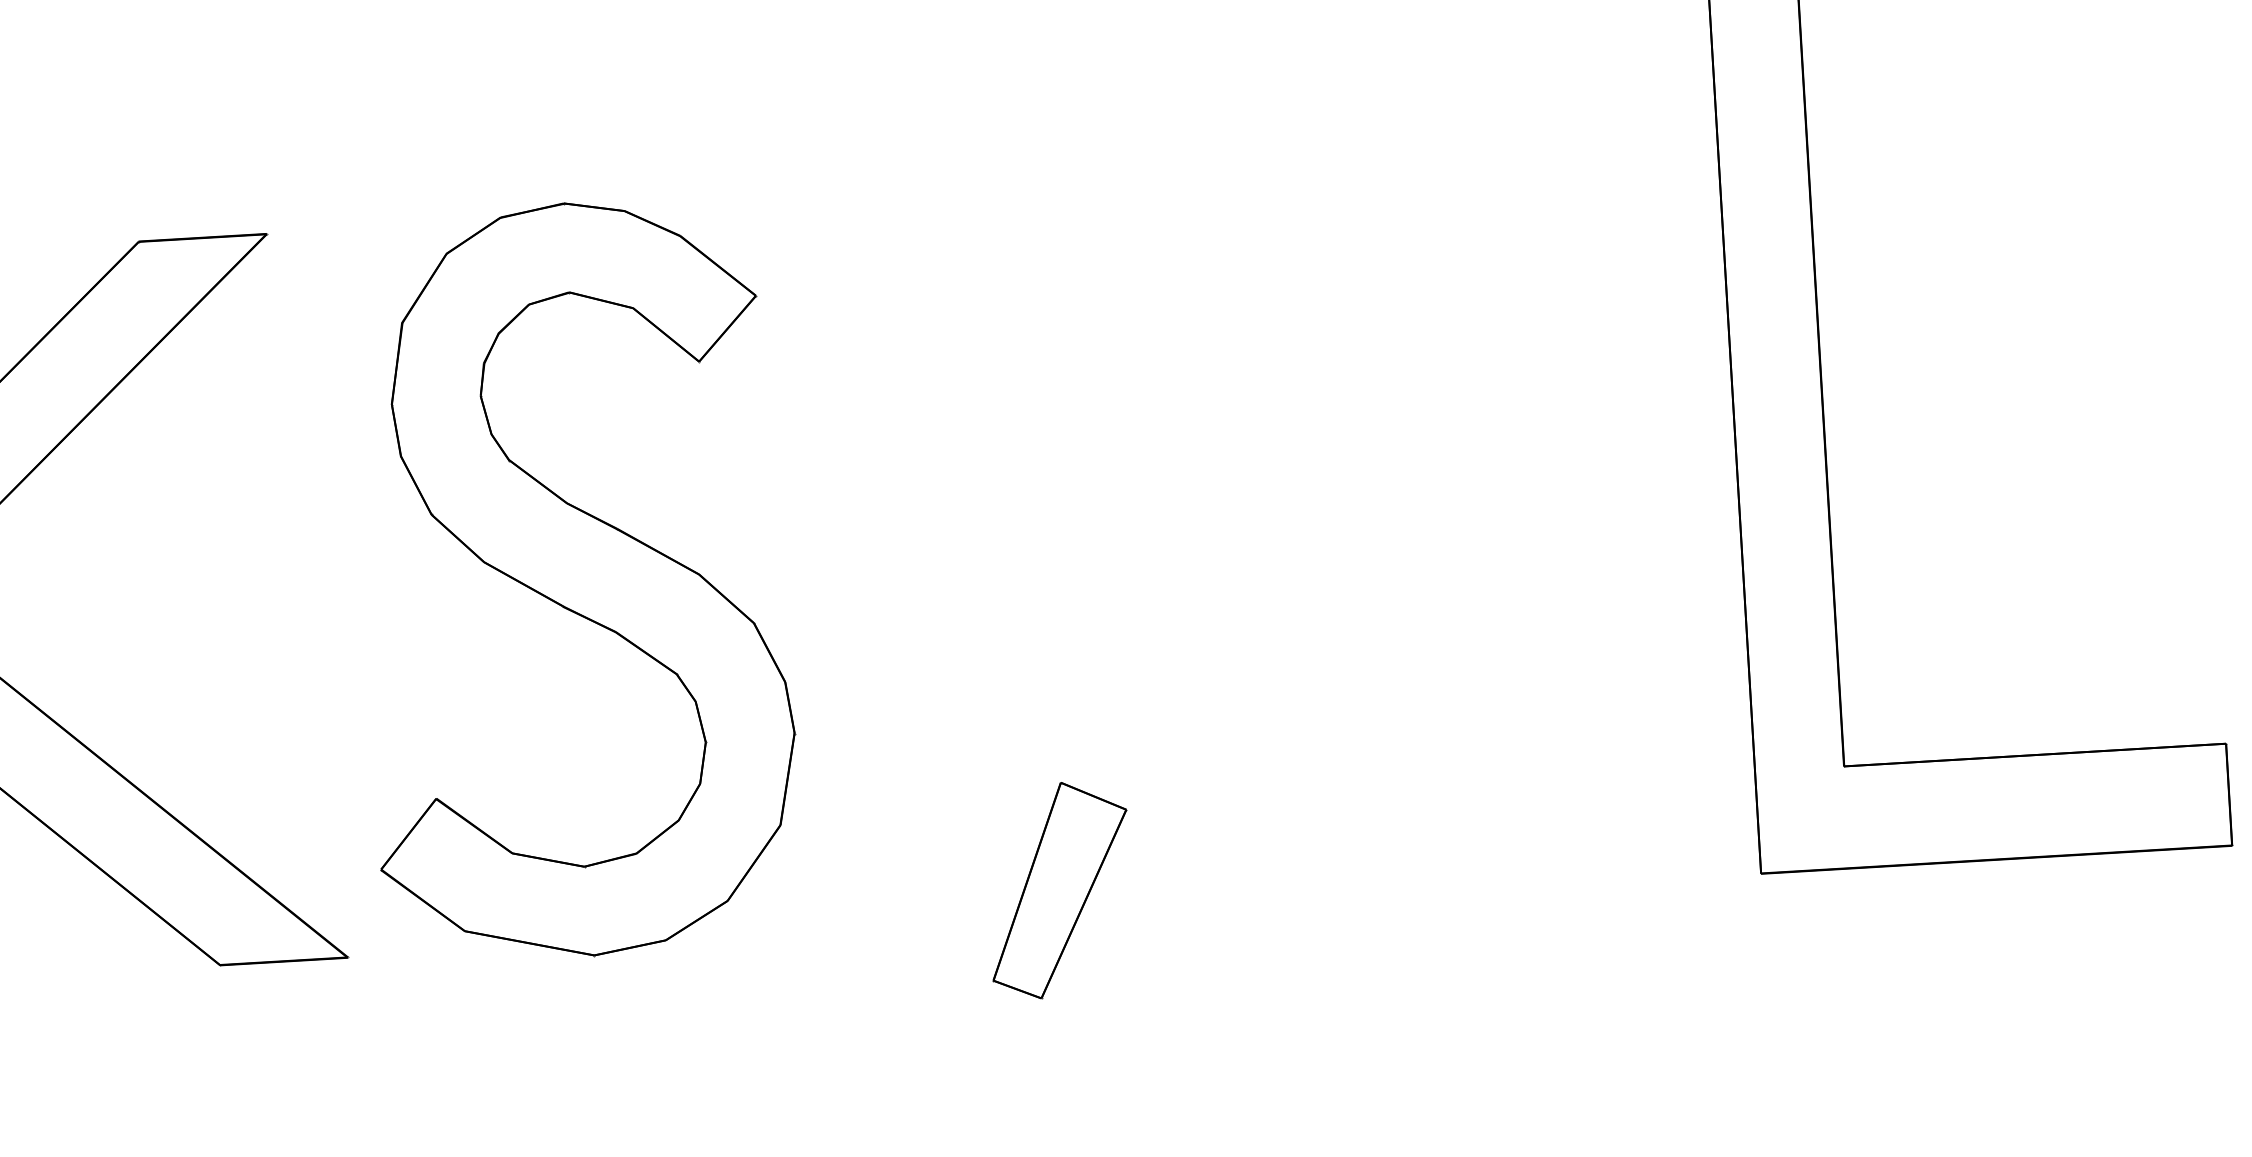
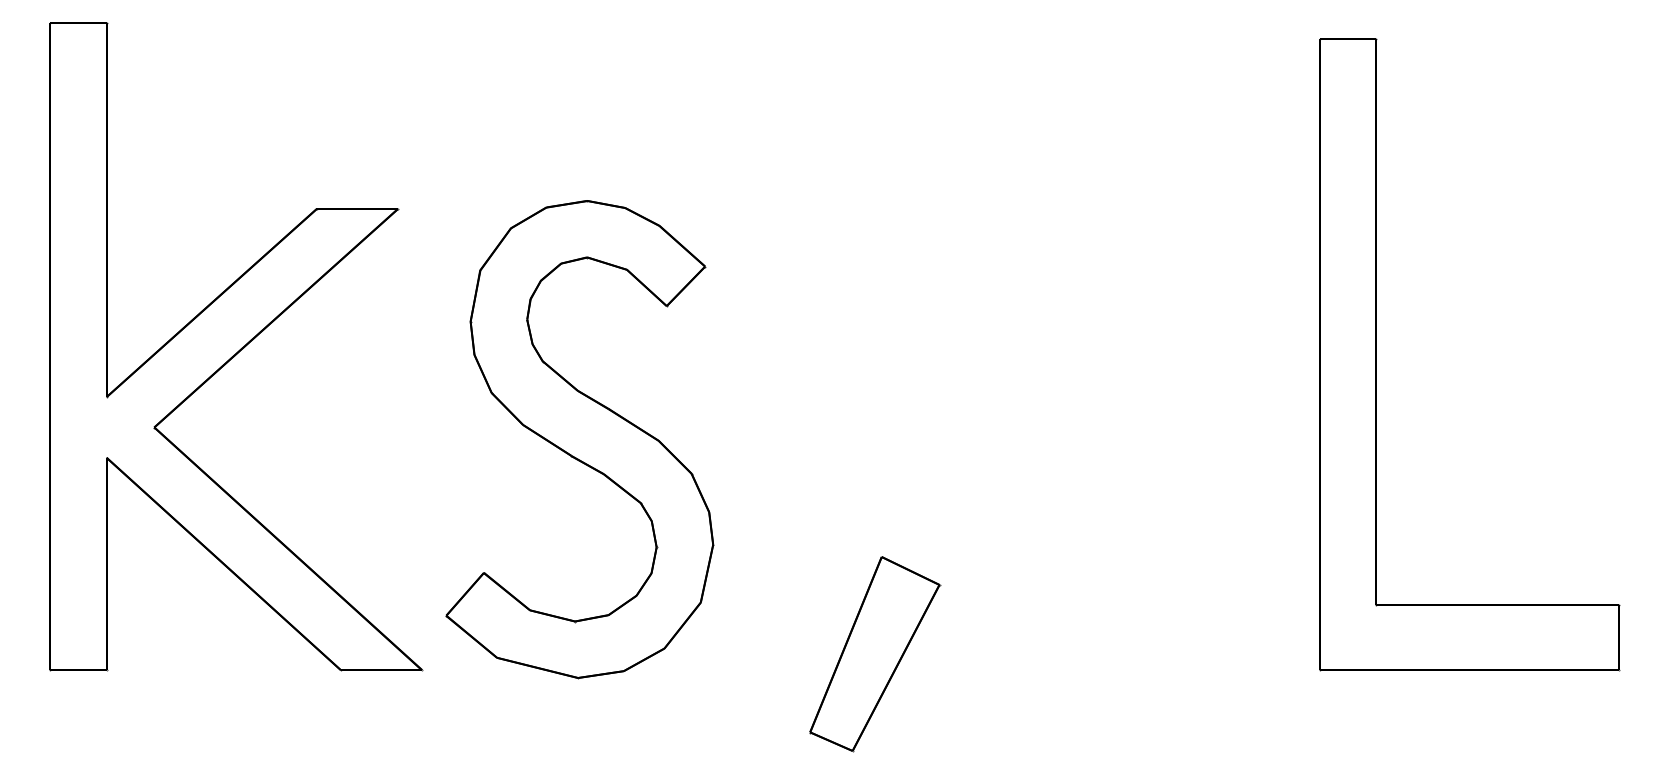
part: (1060, 890) -> (875, 654), size x1.43

